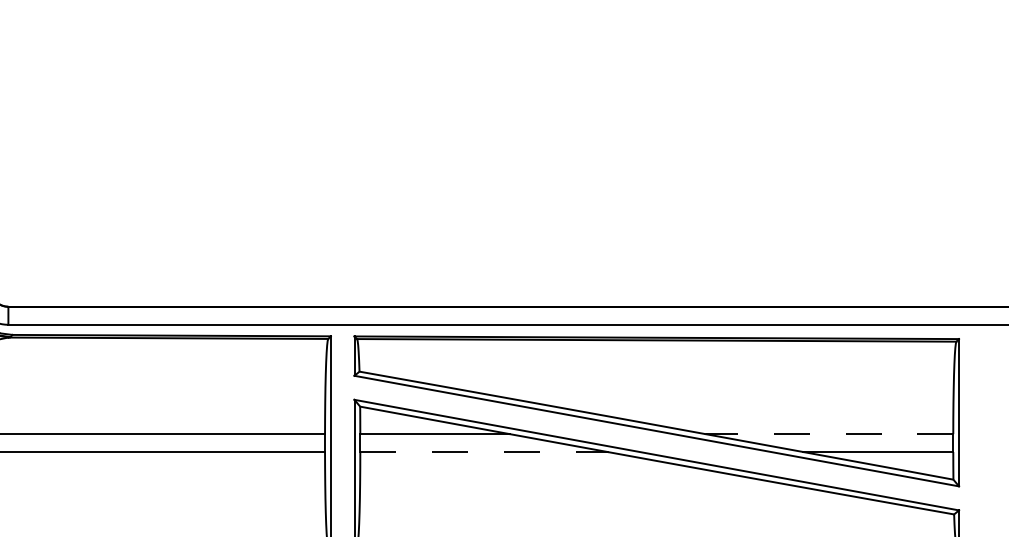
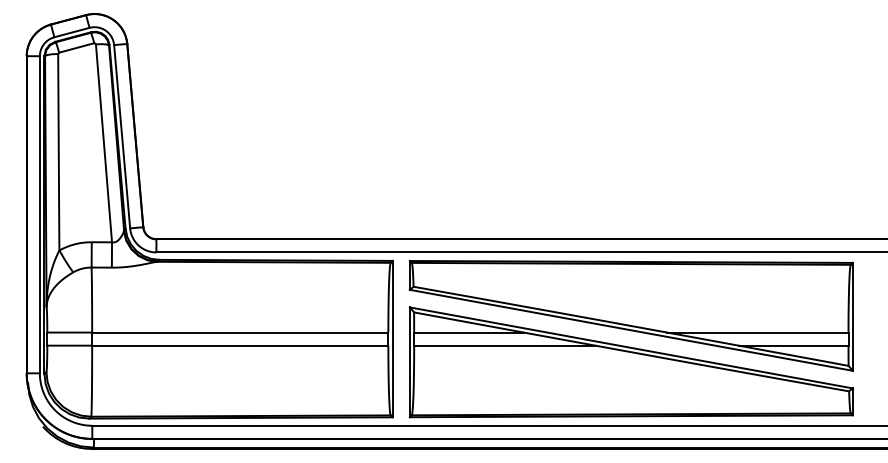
line: (829, 434) -> (757, 332), dashed -> solid
line: (483, 451) -> (504, 345), dashed -> solid

